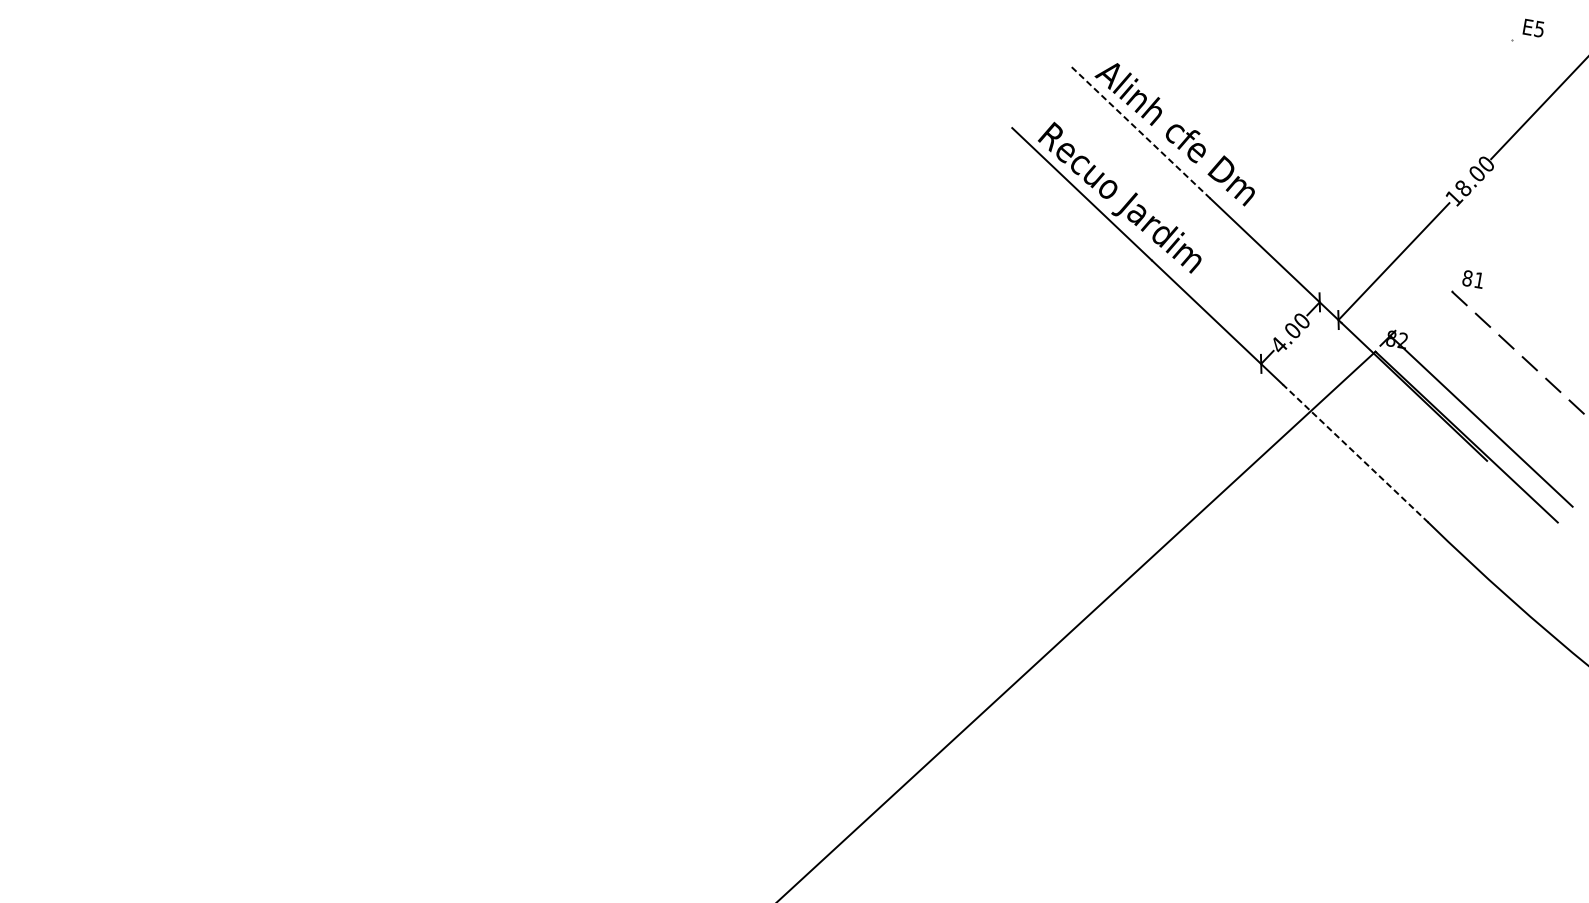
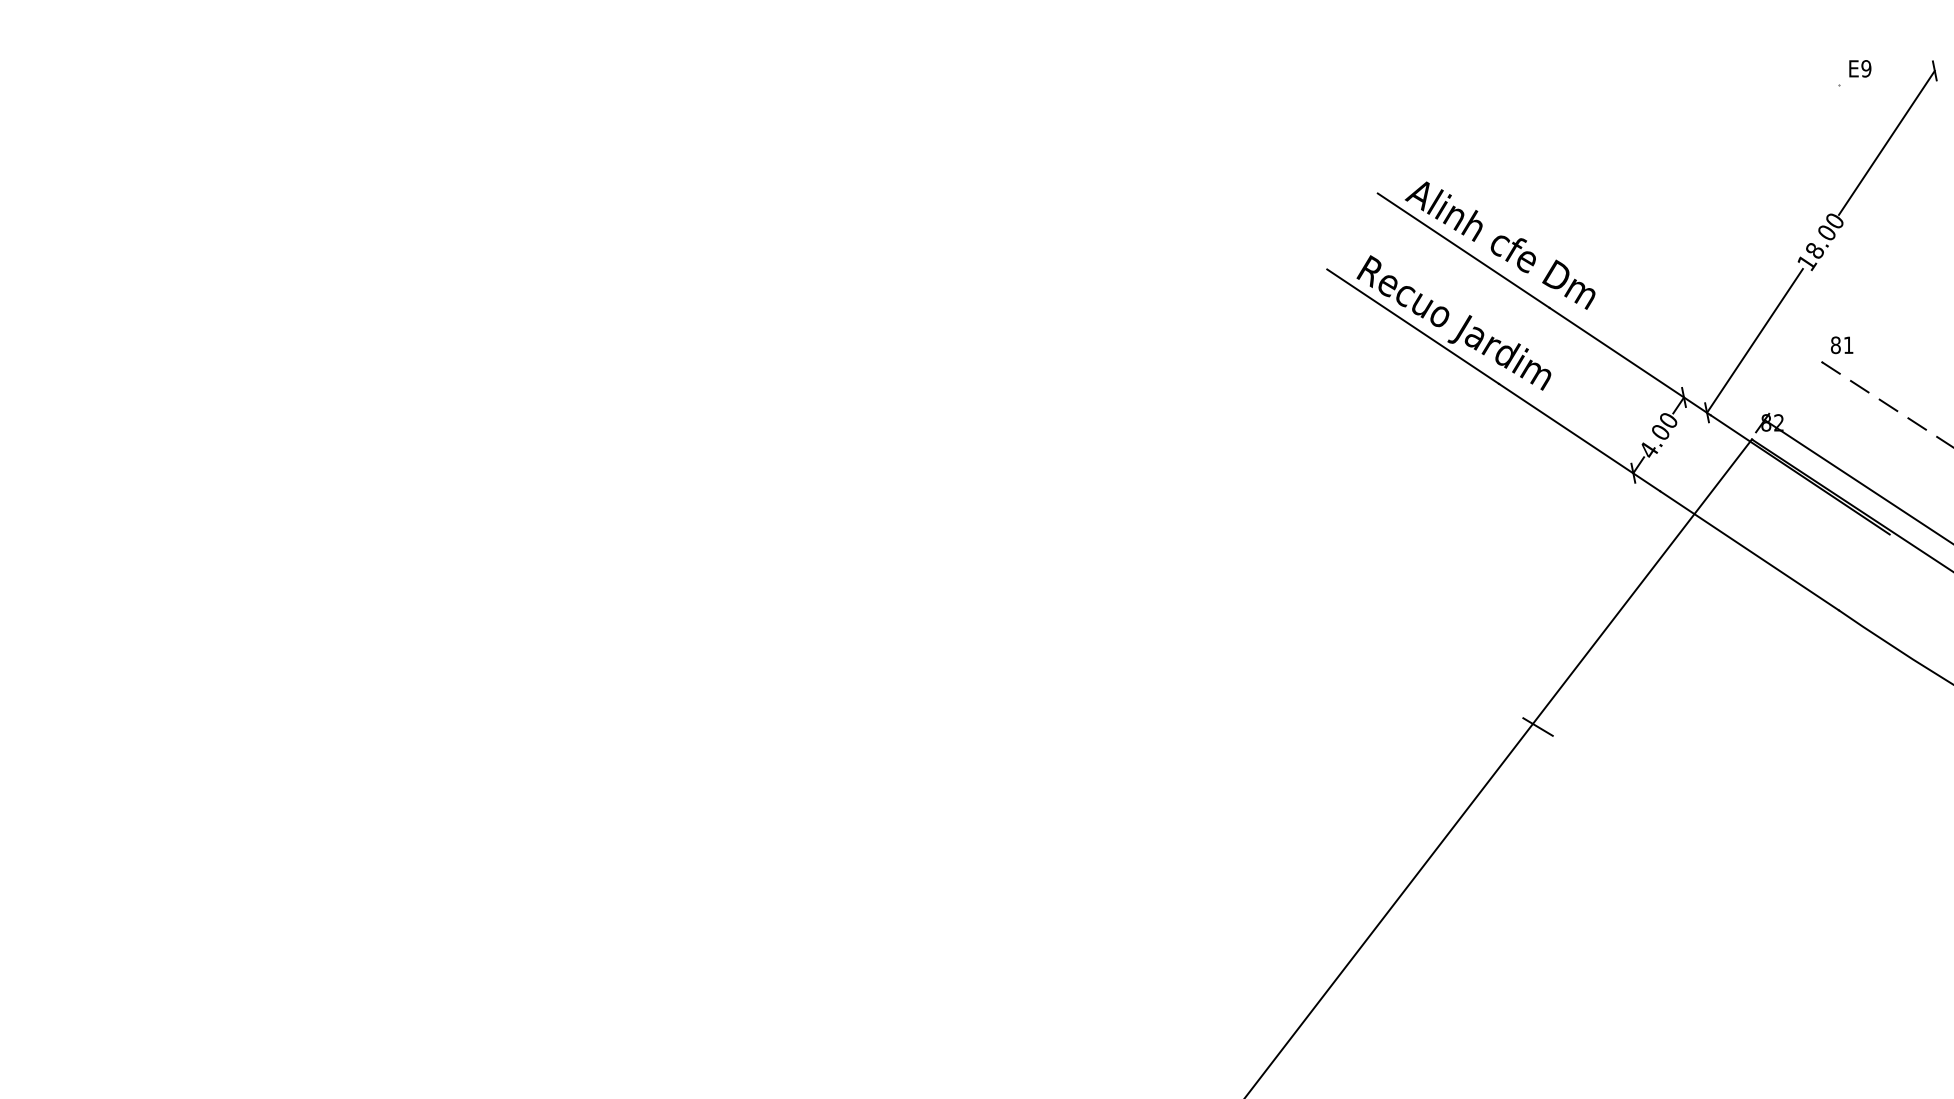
text: (1539, 28) -> (1866, 68), E5 -> E9
line: (1140, 132) -> (1463, 250), dashed -> solid
line: (1355, 453) -> (1749, 550), dashed -> solid
line: (1132, 581) -> (1537, 726), added

